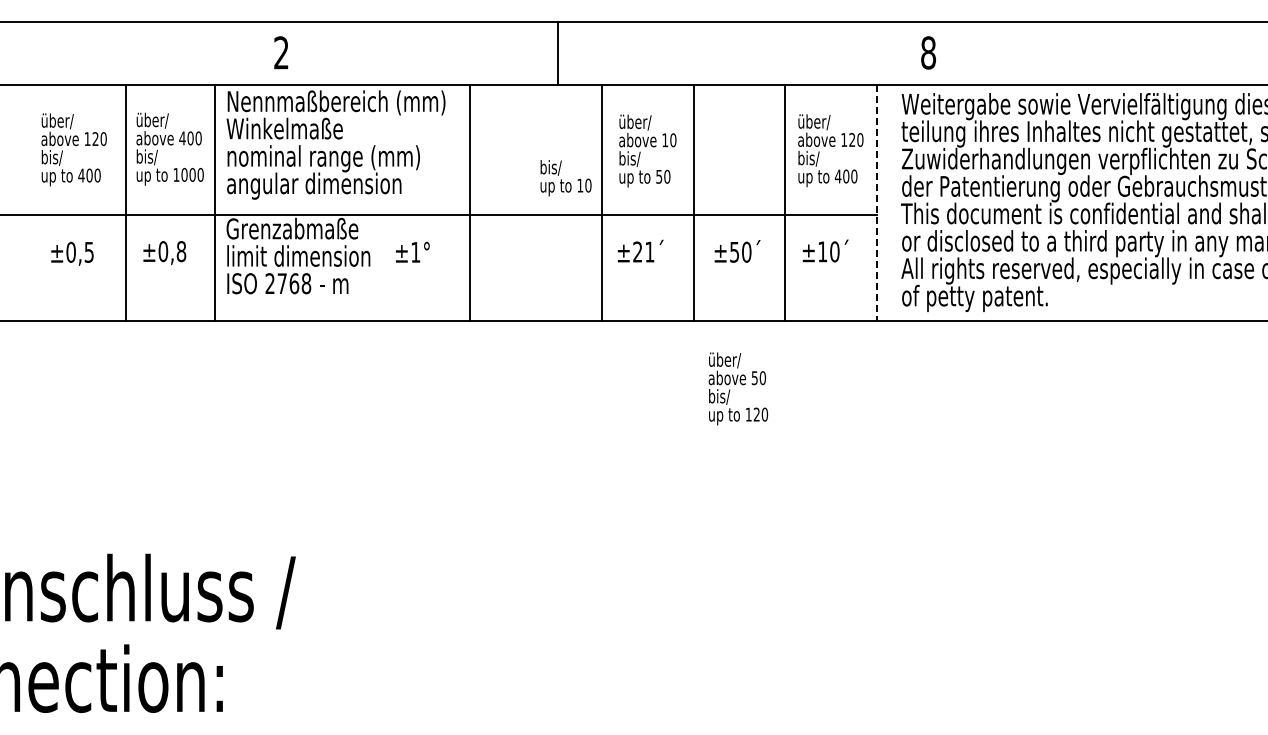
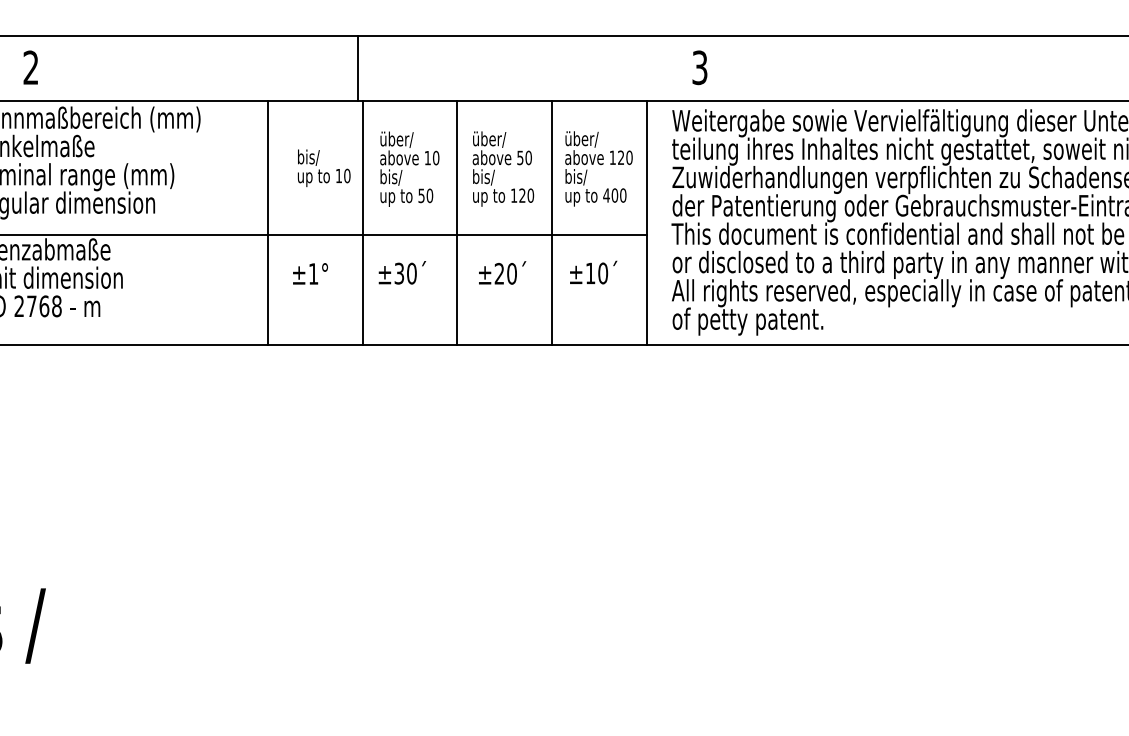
text: (928, 52) -> (699, 67), 8 -> 3
line: (558, 53) -> (357, 68), moved
text: (565, 178) -> (323, 168), moved
line: (469, 203) -> (267, 223), moved
line: (876, 203) -> (646, 223), dashed -> solid
text: (412, 251) -> (310, 273), moved
text: (643, 251) -> (405, 273), ±21´ -> ±30´
text: (734, 251) -> (499, 273), ±50´ -> ±20´
text: (738, 388) -> (503, 168), moved

